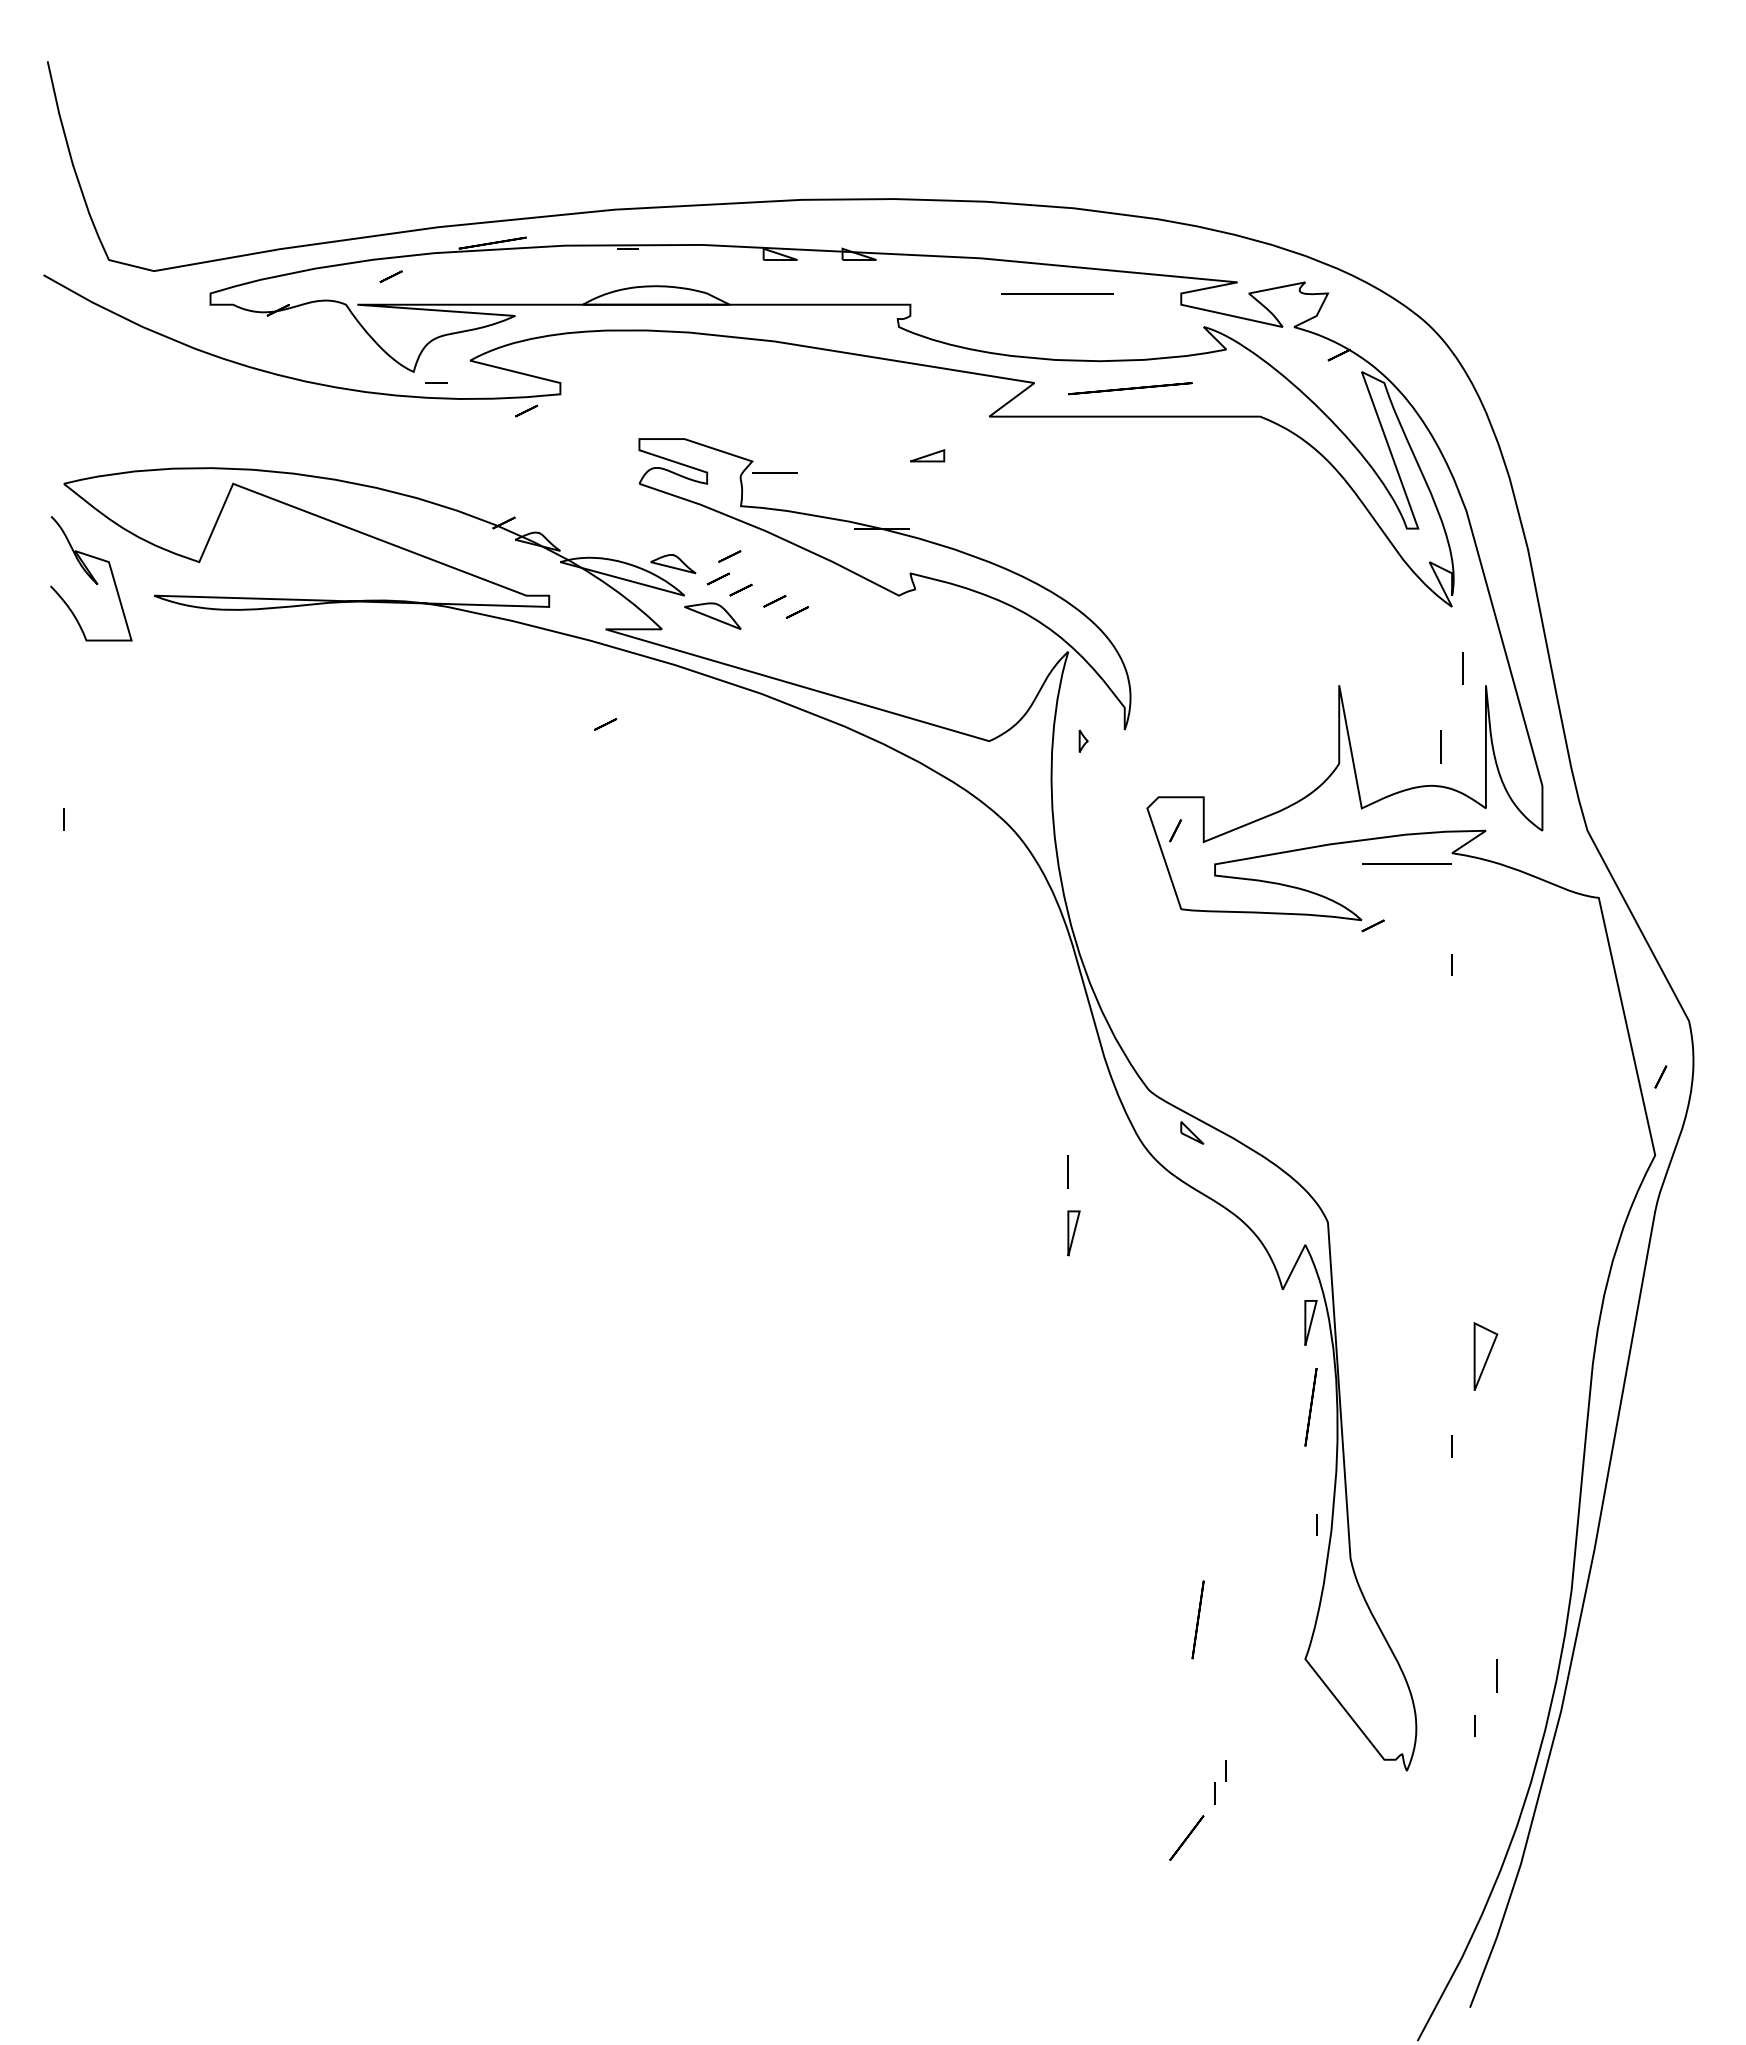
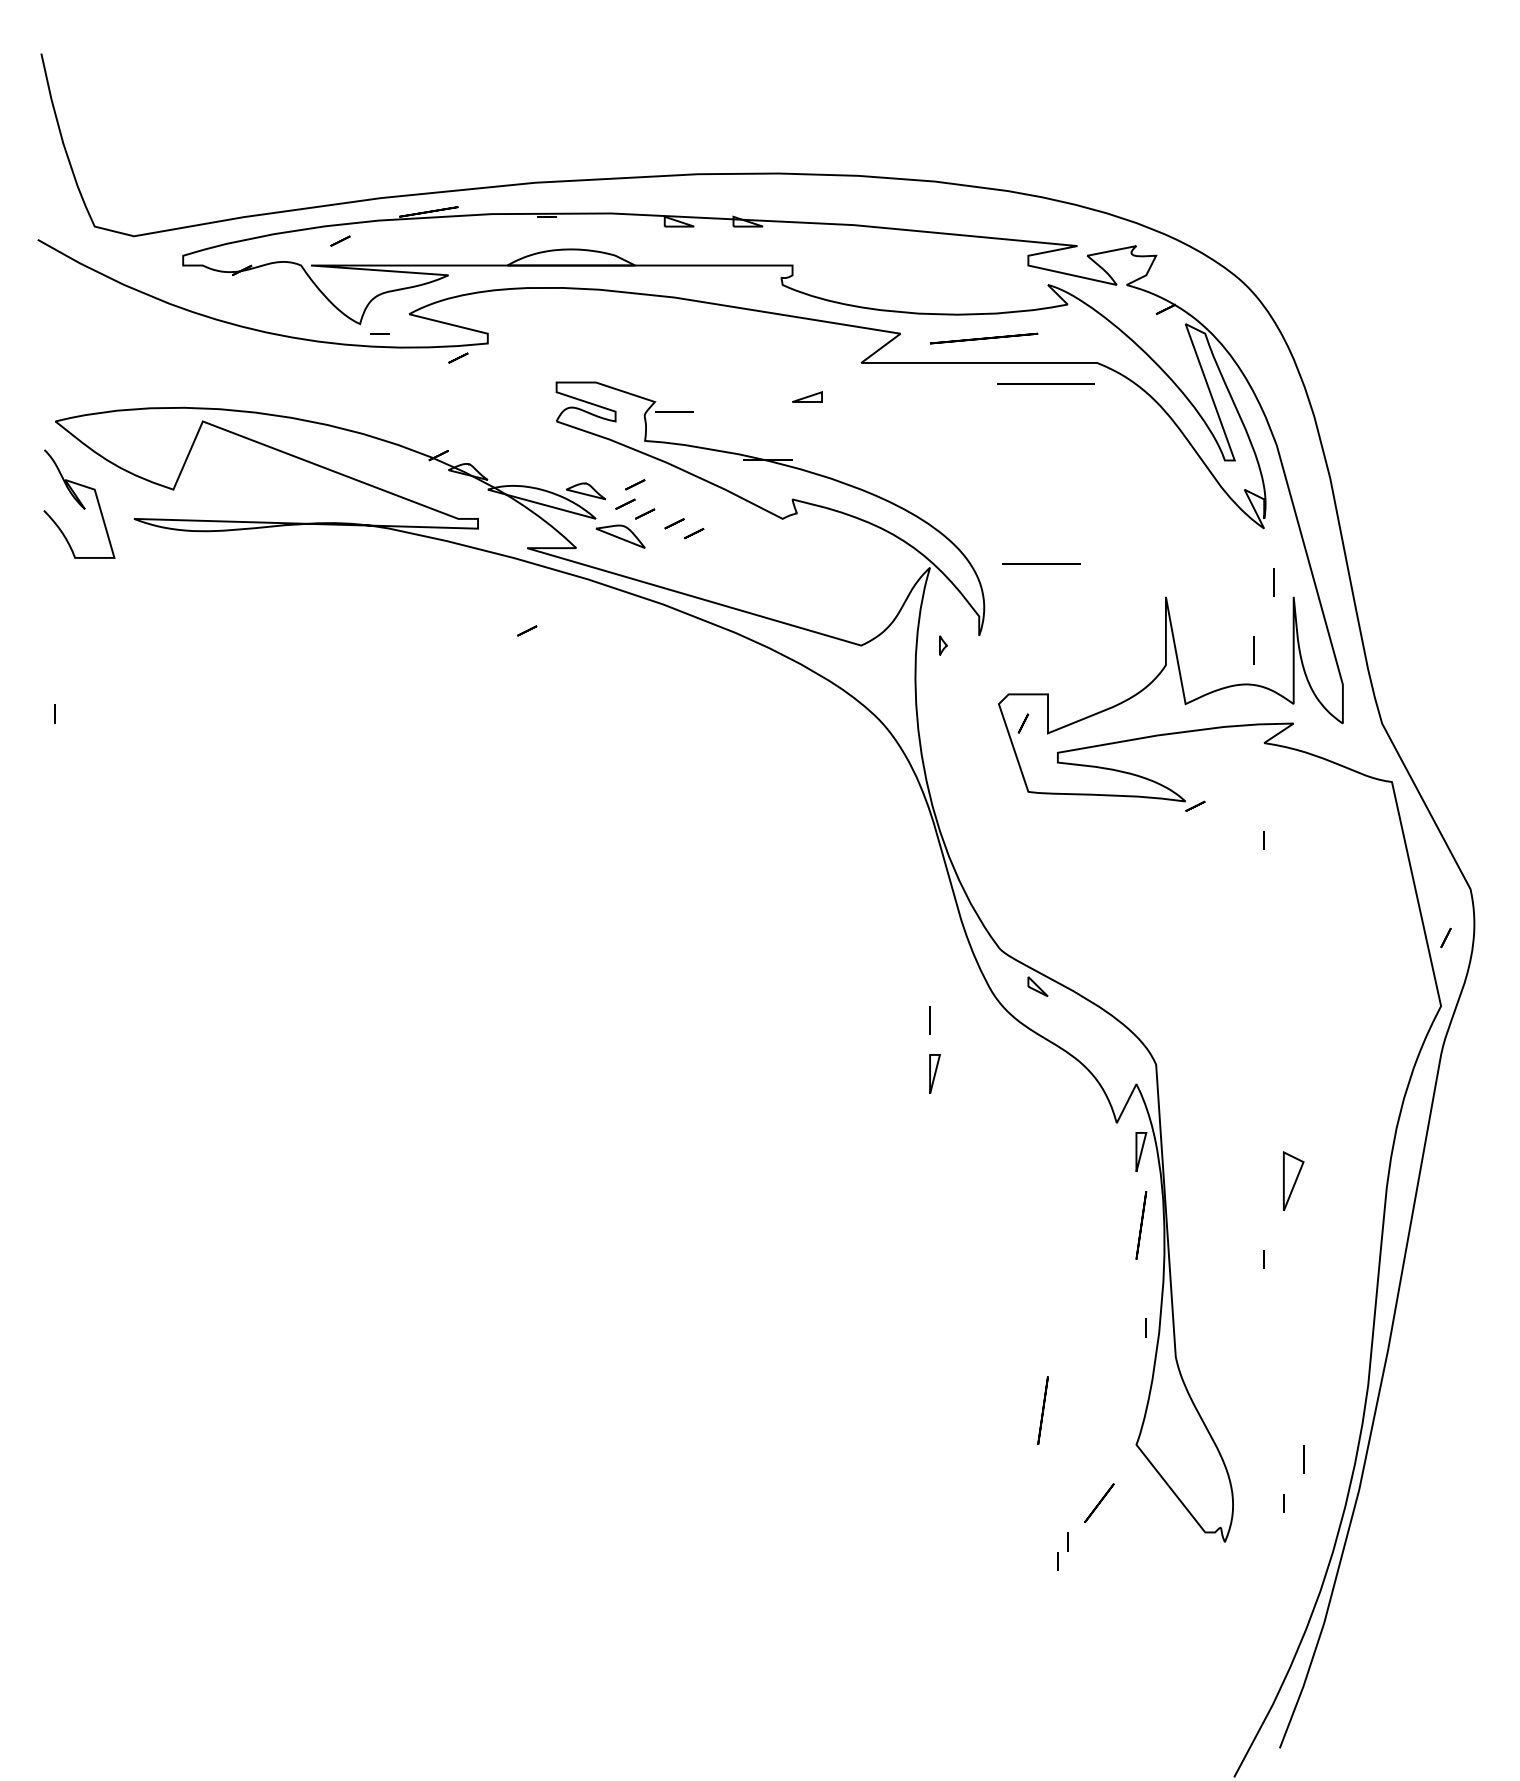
line: (1057, 293) -> (1046, 383), moved
line: (1406, 863) -> (1040, 563), moved
line: (1186, 1837) -> (1099, 1502), moved

